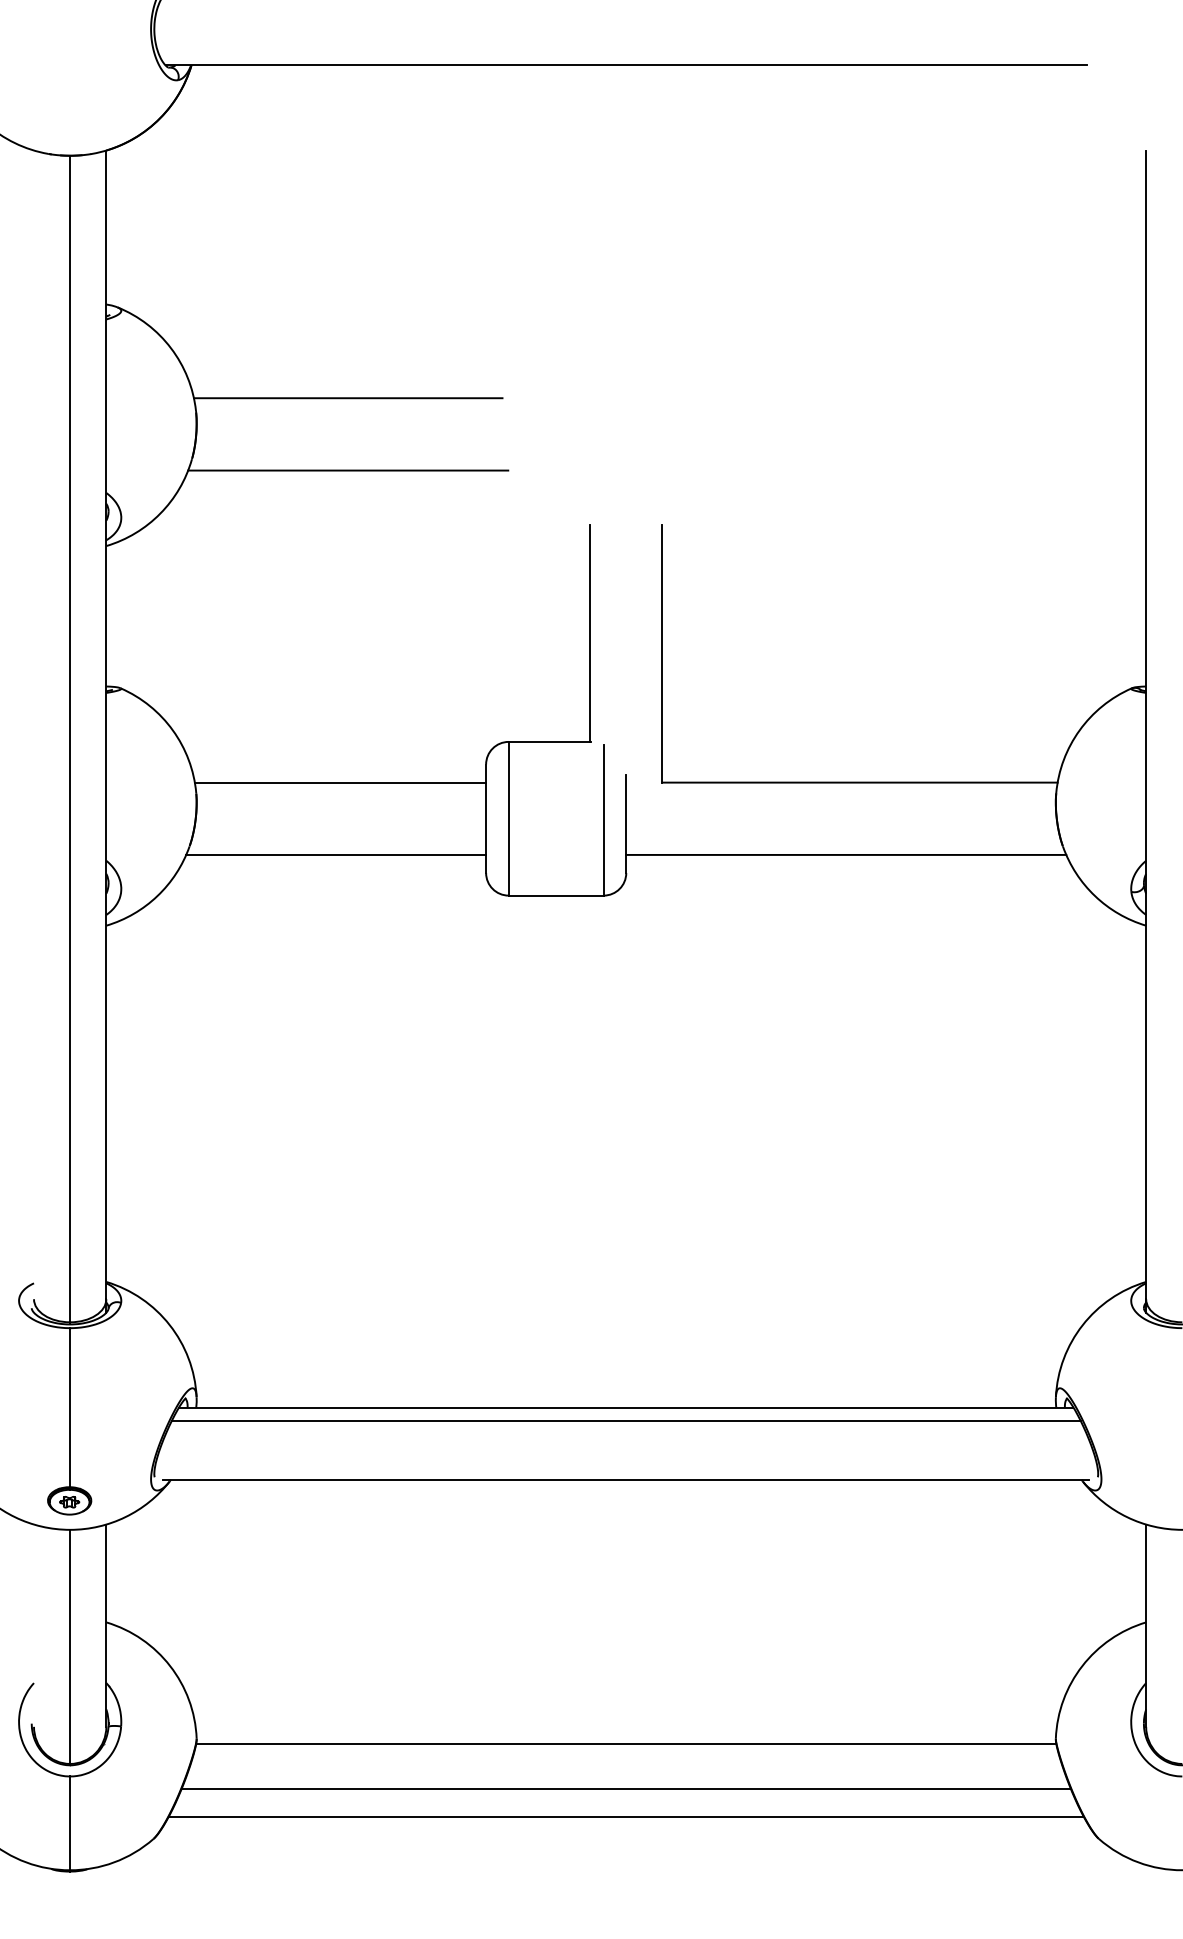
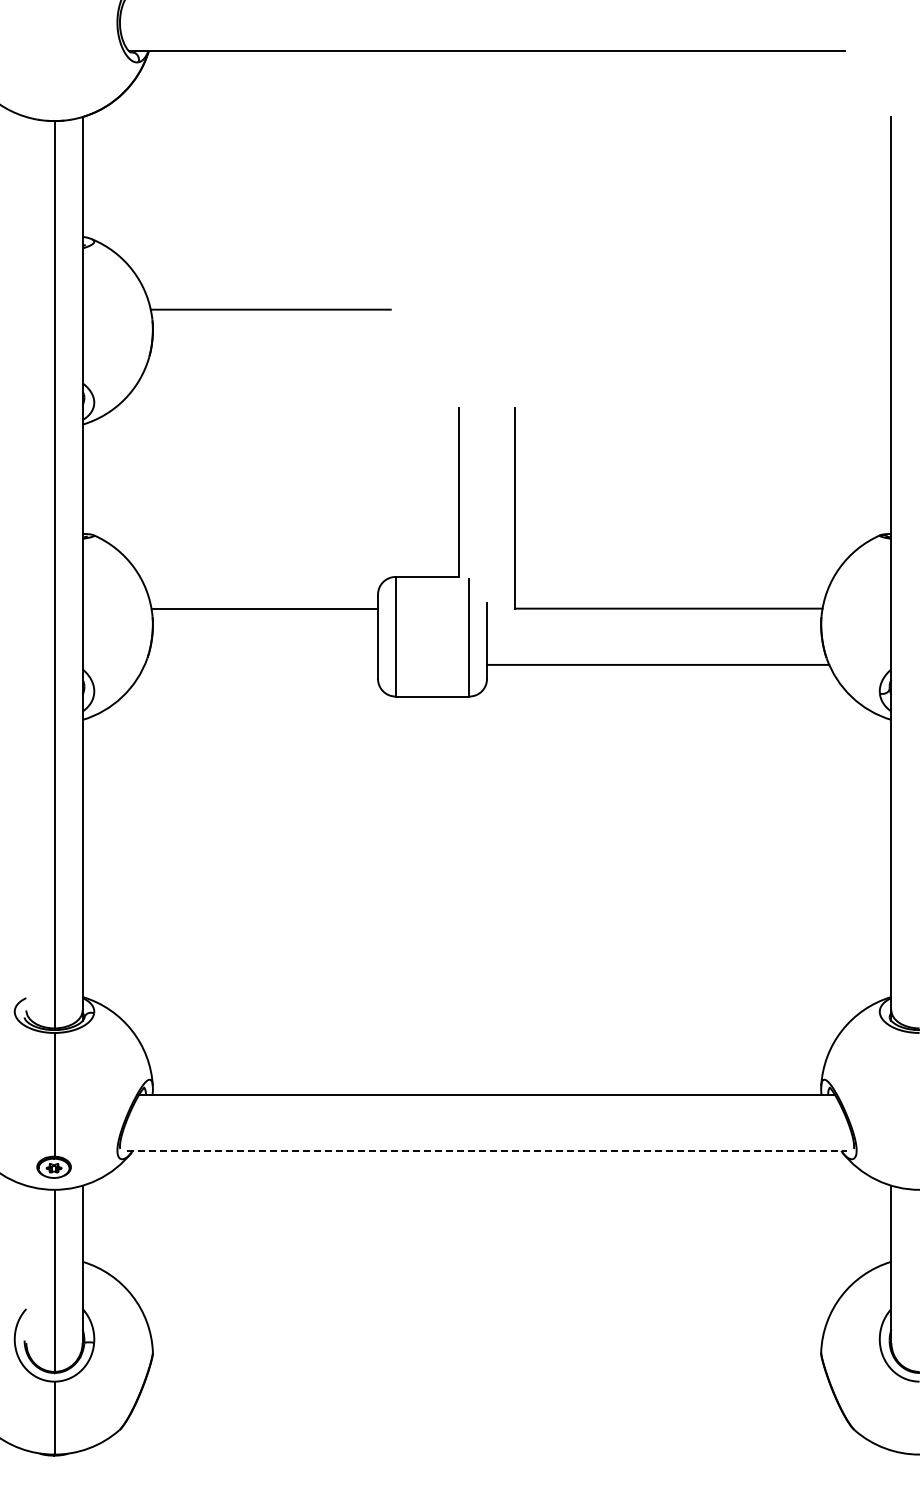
line: (347, 470) -> (270, 365), removed
line: (336, 854) -> (261, 664), removed
line: (625, 1421) -> (486, 1105), removed
line: (626, 1479) -> (487, 1150), solid -> dashed
line: (625, 1744) -> (486, 1356), removed
line: (625, 1789) -> (486, 1391), removed
line: (625, 1816) -> (486, 1412), removed

